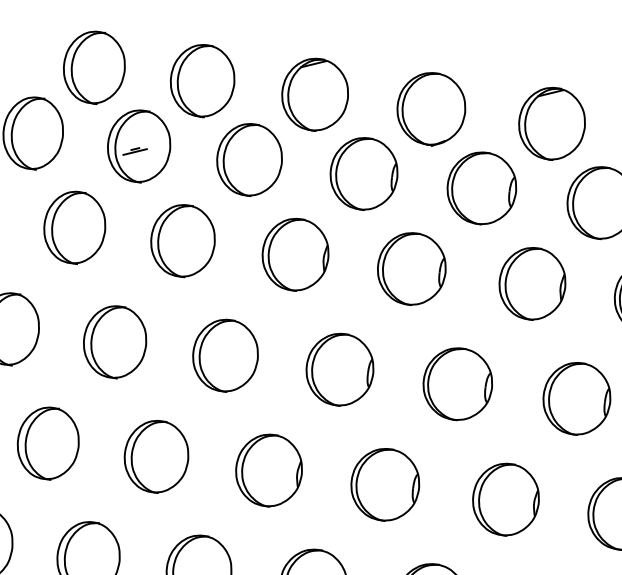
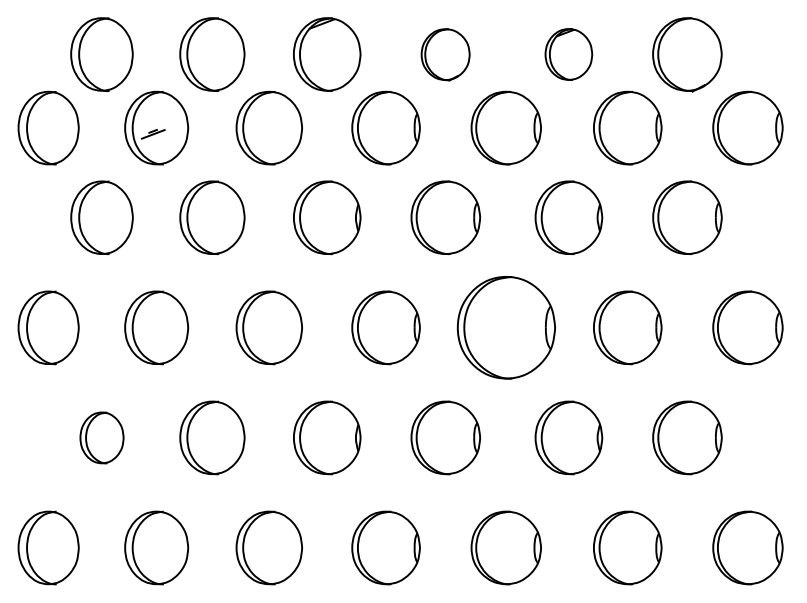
part: (431, 108) -> (445, 54), size x0.7
part: (551, 123) -> (568, 54), size x0.7
part: (457, 383) -> (505, 327), size x1.4
part: (47, 442) -> (101, 437), size x0.7

